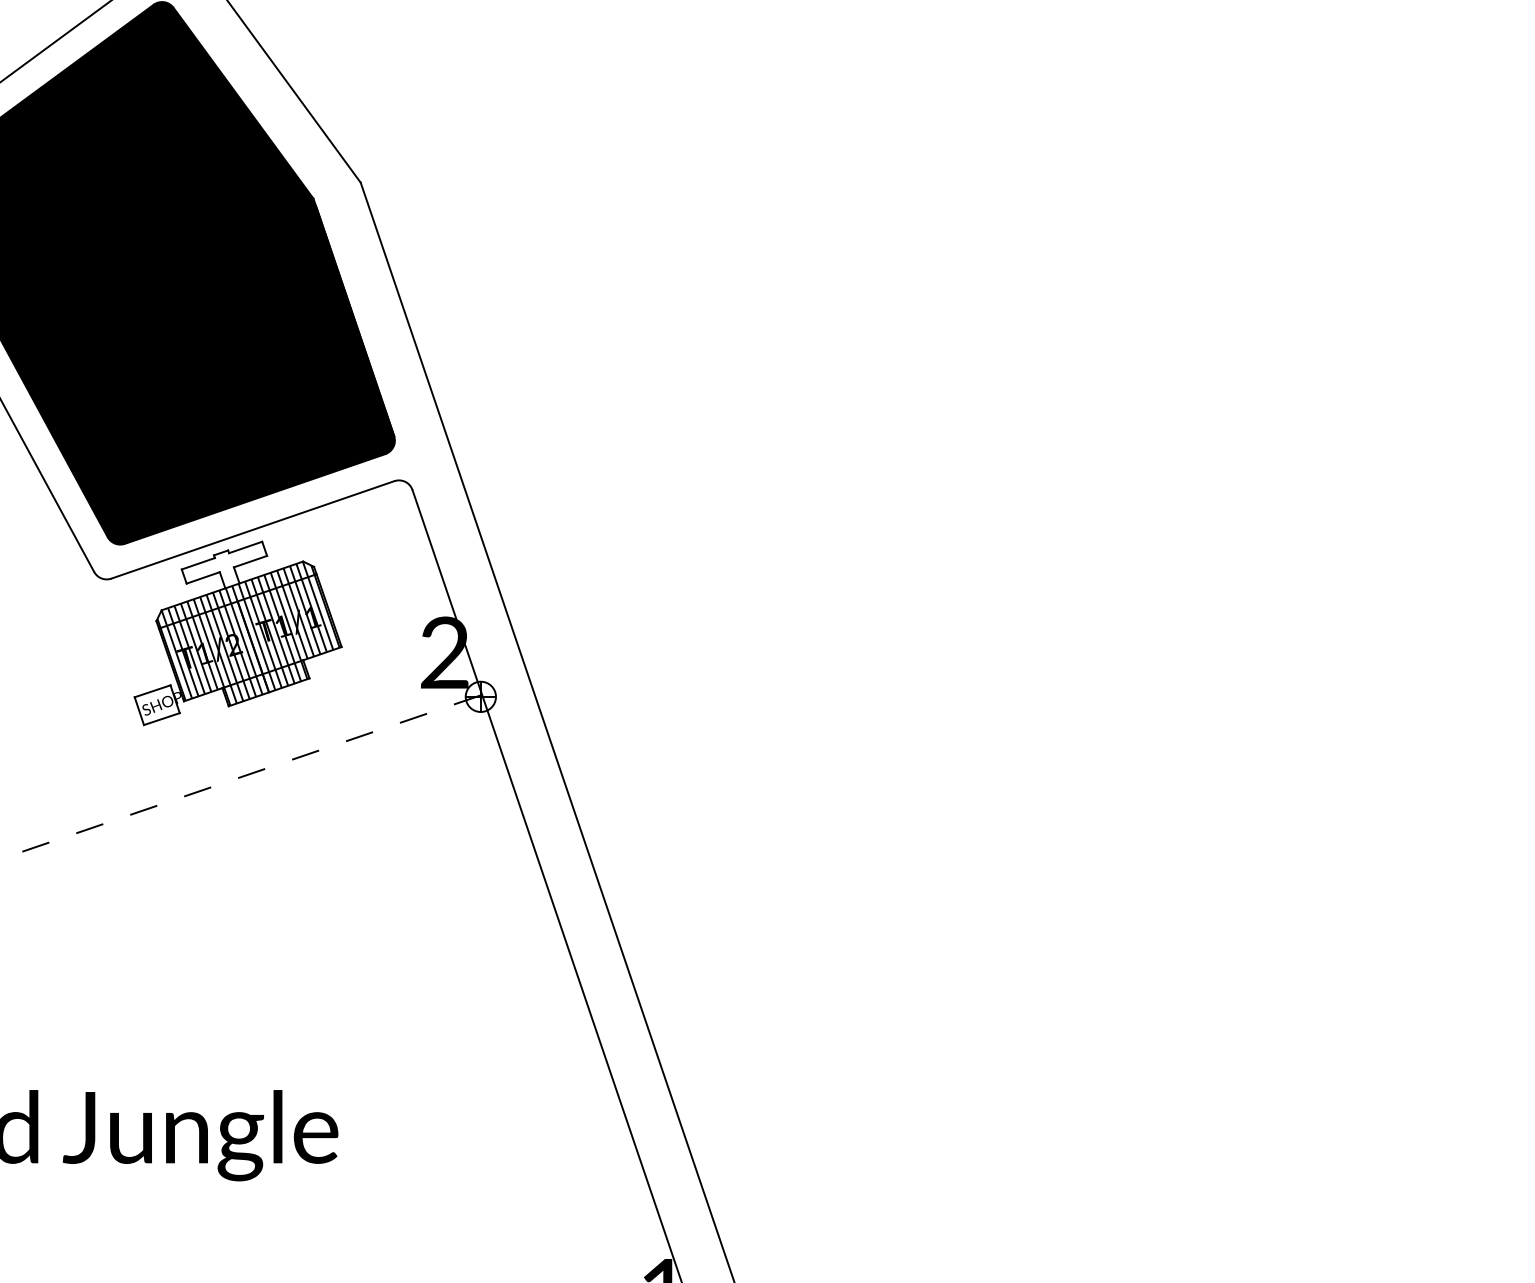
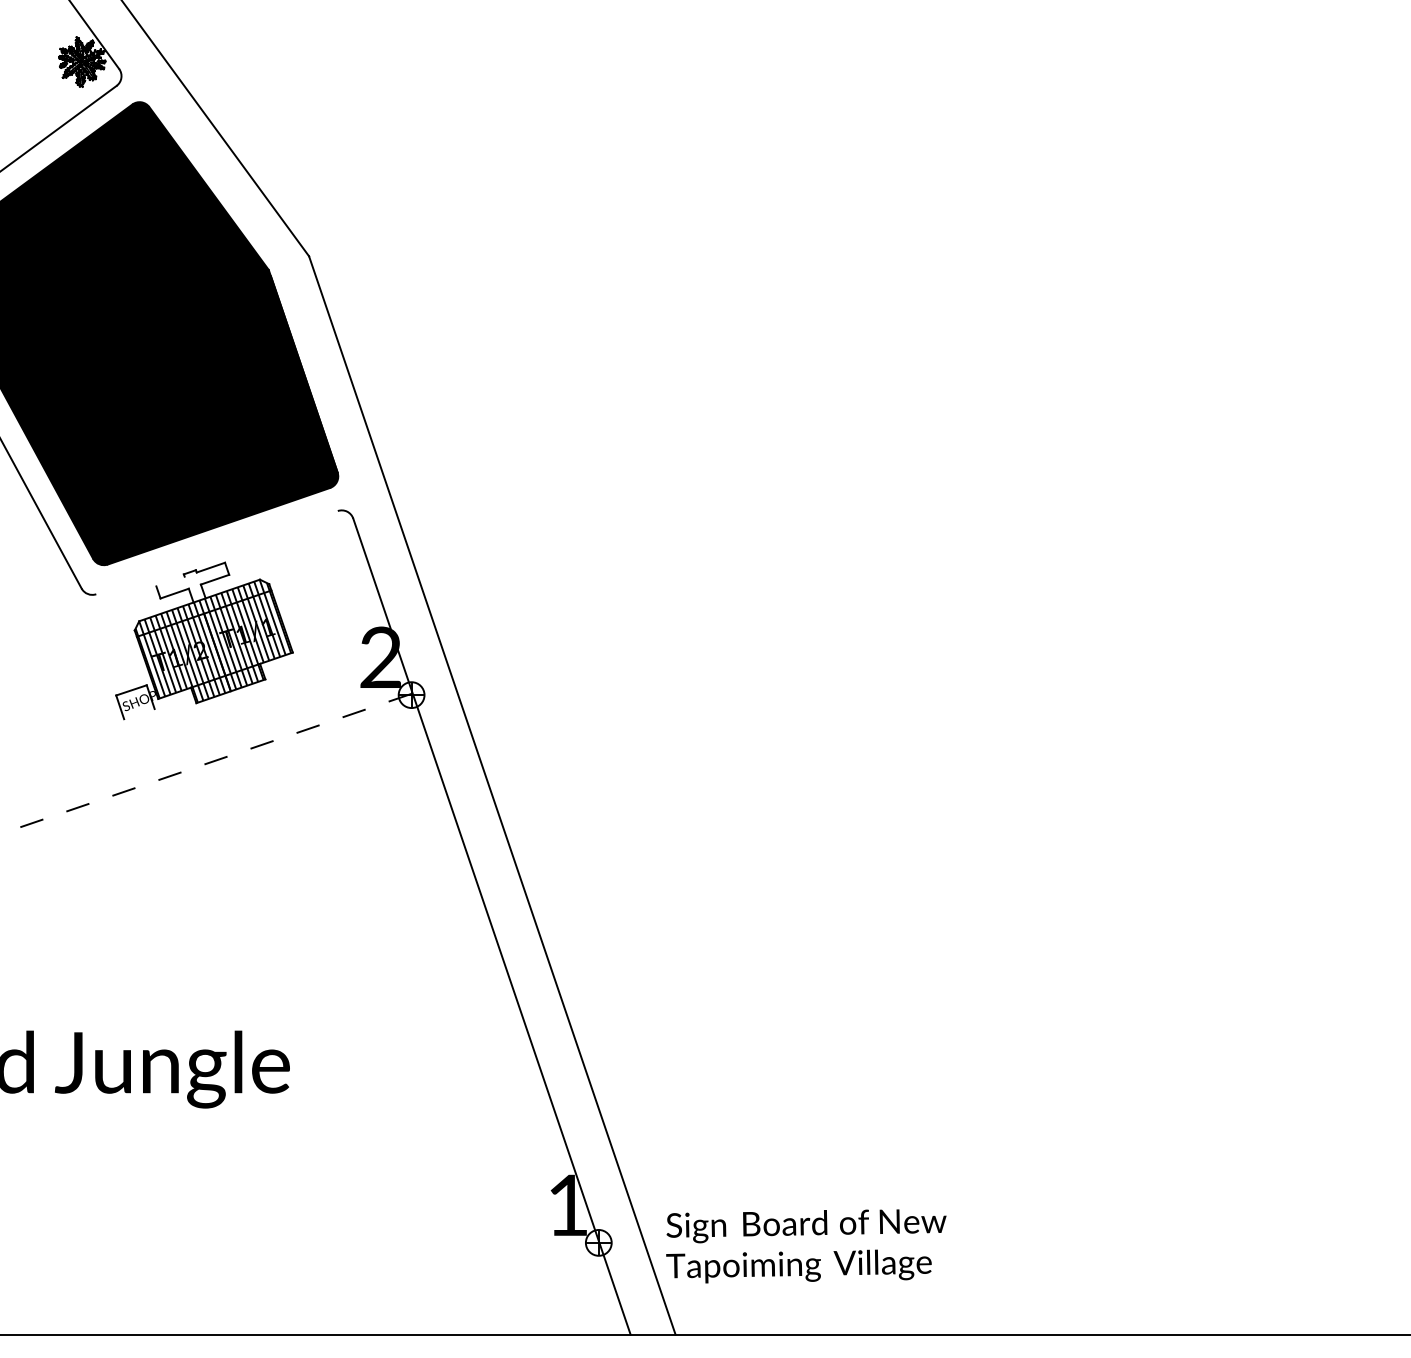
line: (252, 529) -> (216, 552), removed
line: (198, 563) -> (170, 581), removed
line: (161, 719) -> (139, 714), removed

